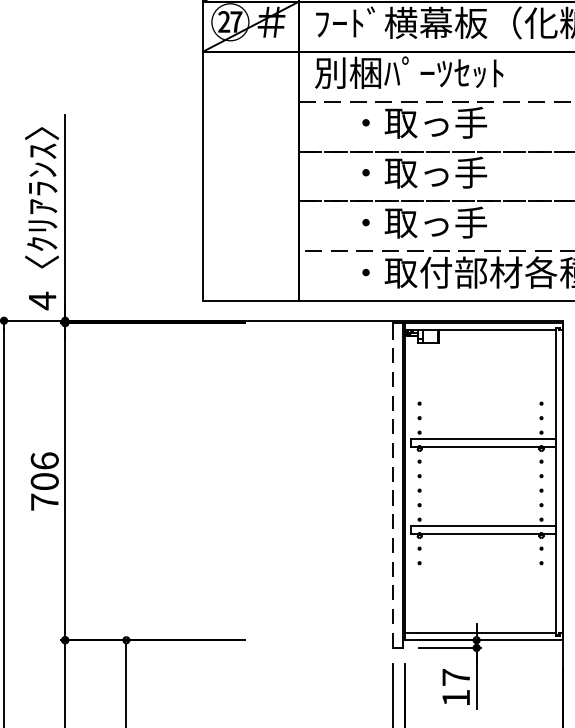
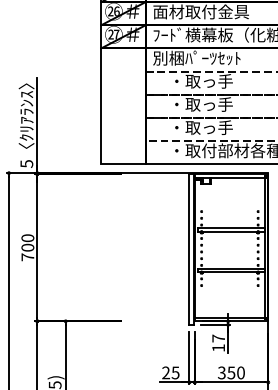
text: (41, 299) -> (26, 163), 4 -> 5
text: (43, 461) -> (27, 238), 706 -> 700
line: (393, 485) -> (189, 249), dashed -> solid

